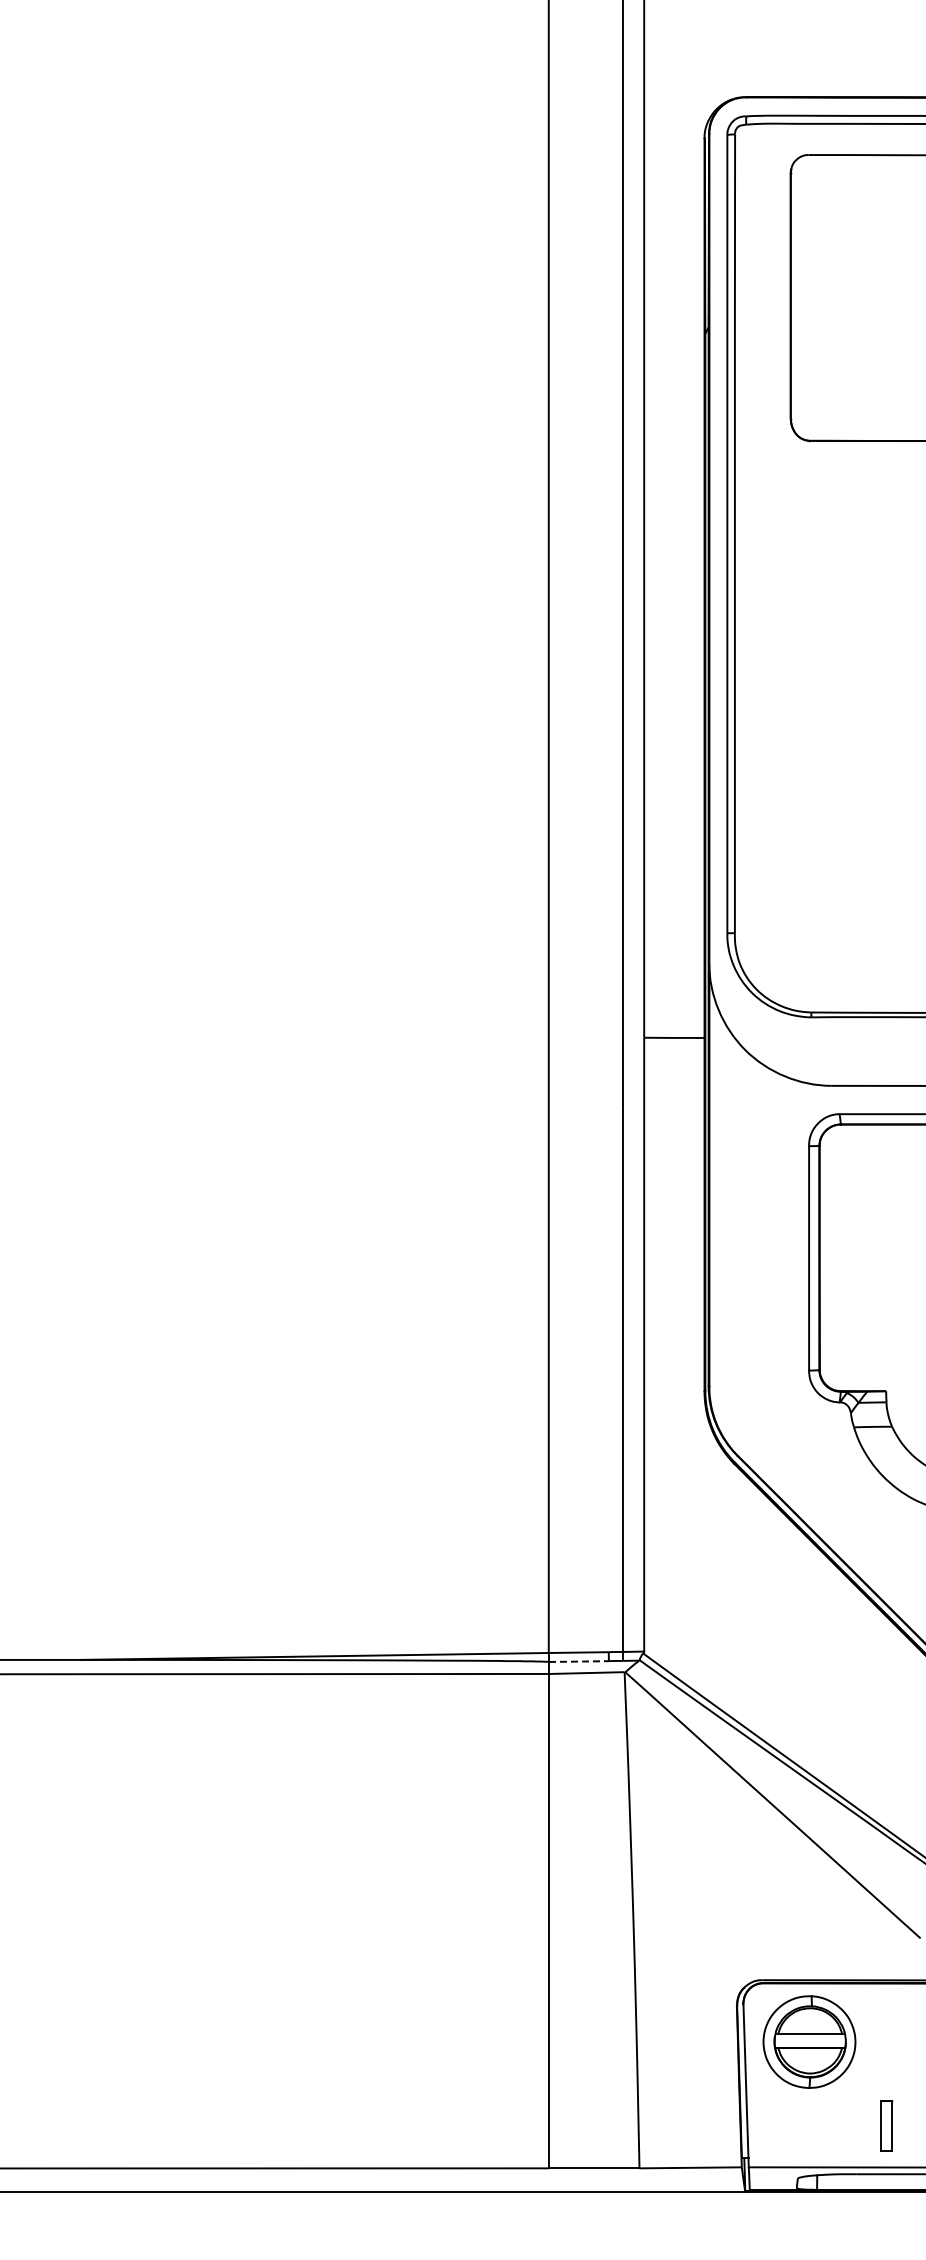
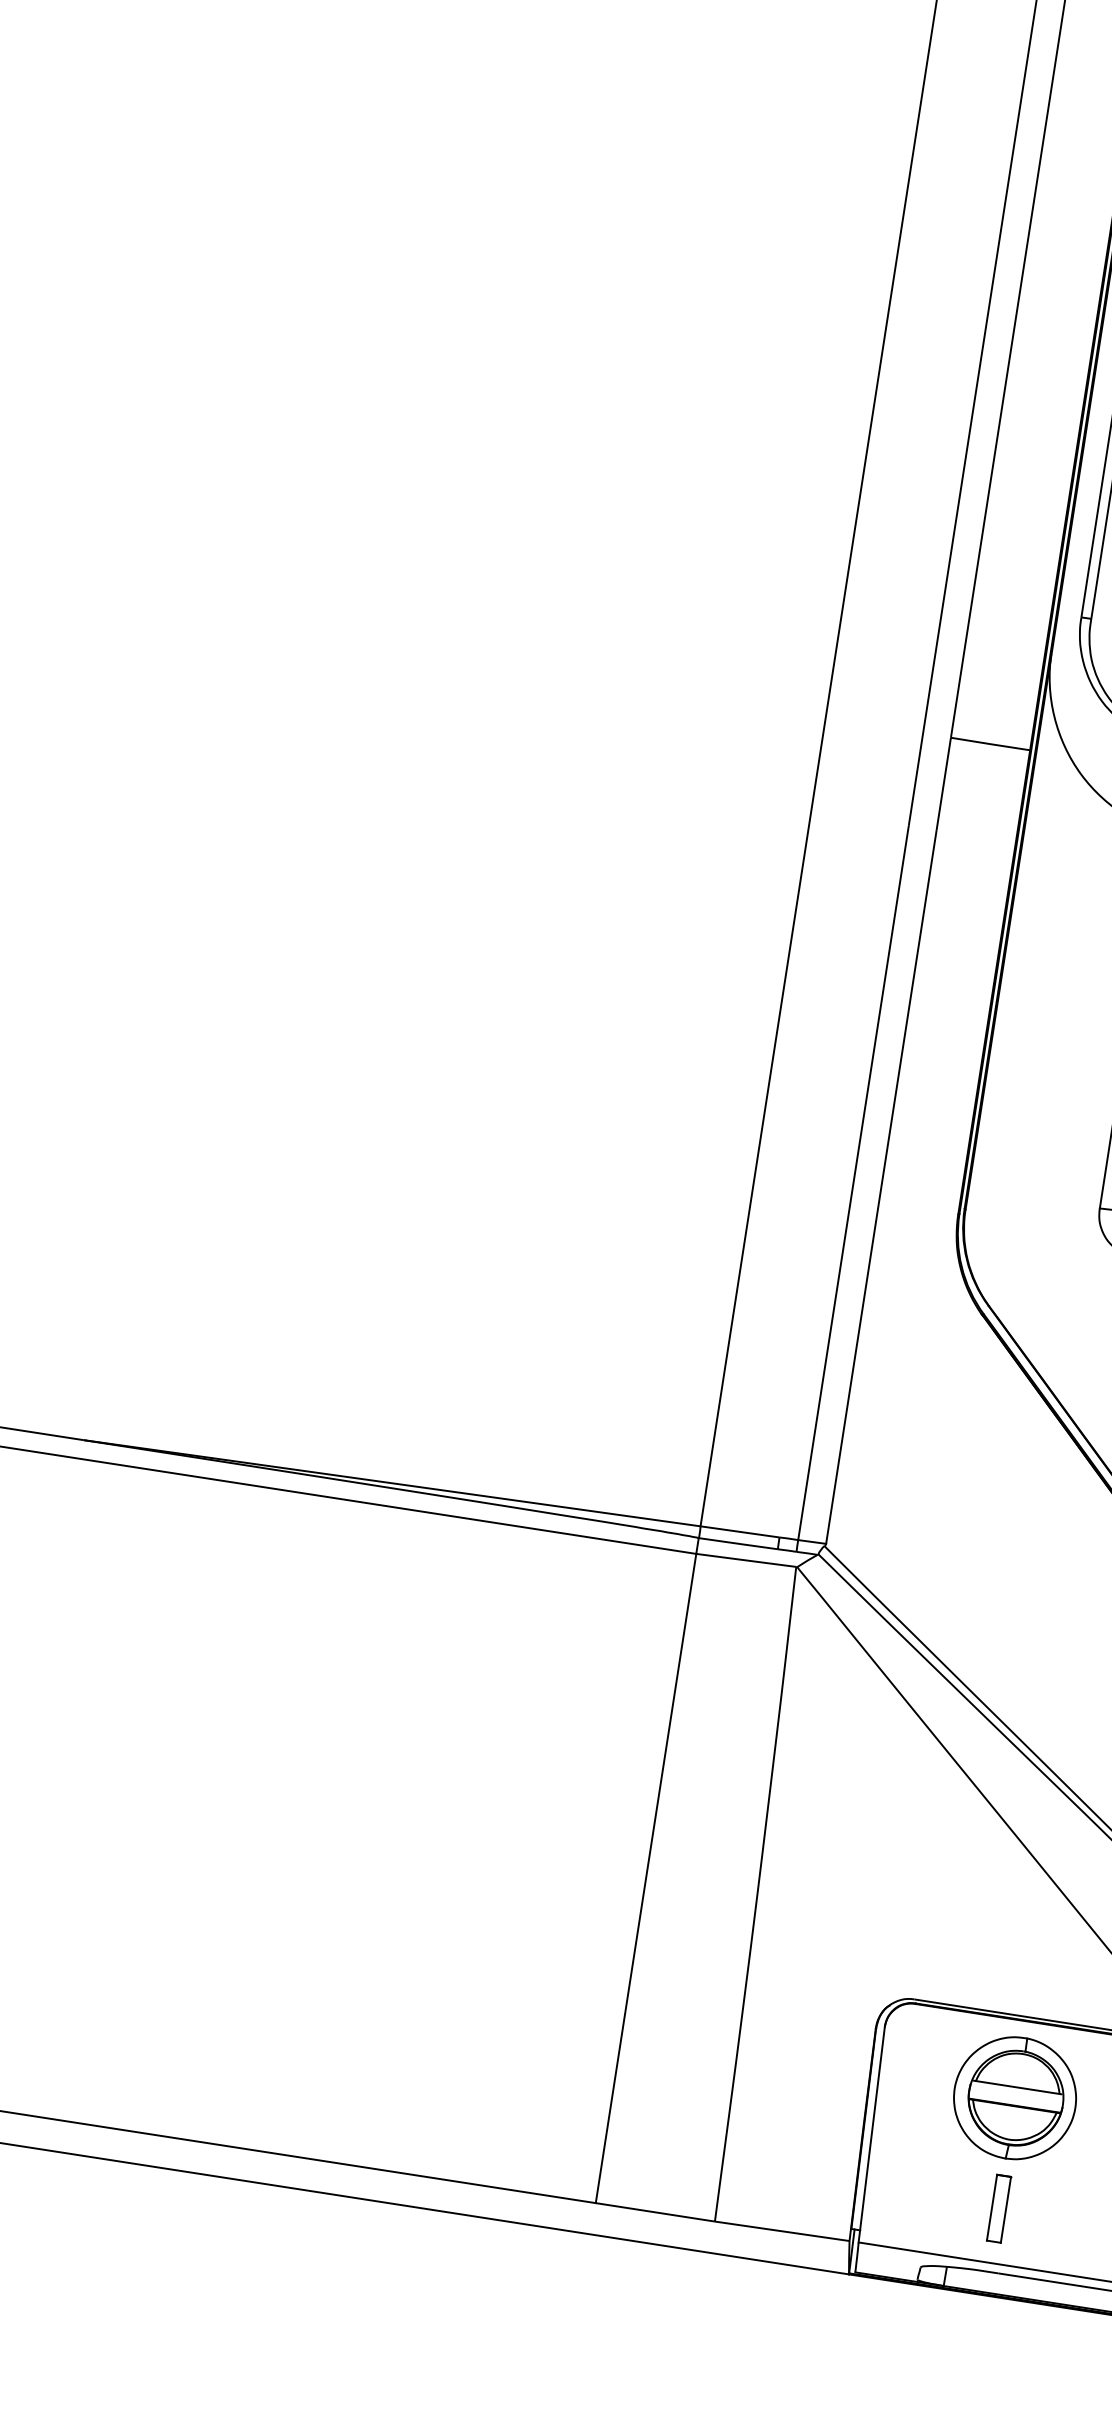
line: (579, 1661) -> (739, 1543), dashed -> solid
part: (809, 2041) -> (1015, 2097), moved
part: (886, 2125) -> (999, 2207), moved

